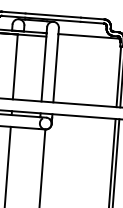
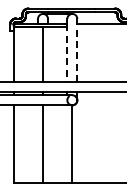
line: (44, 67) -> (67, 53), solid -> dashed
line: (56, 68) -> (77, 53), solid -> dashed

